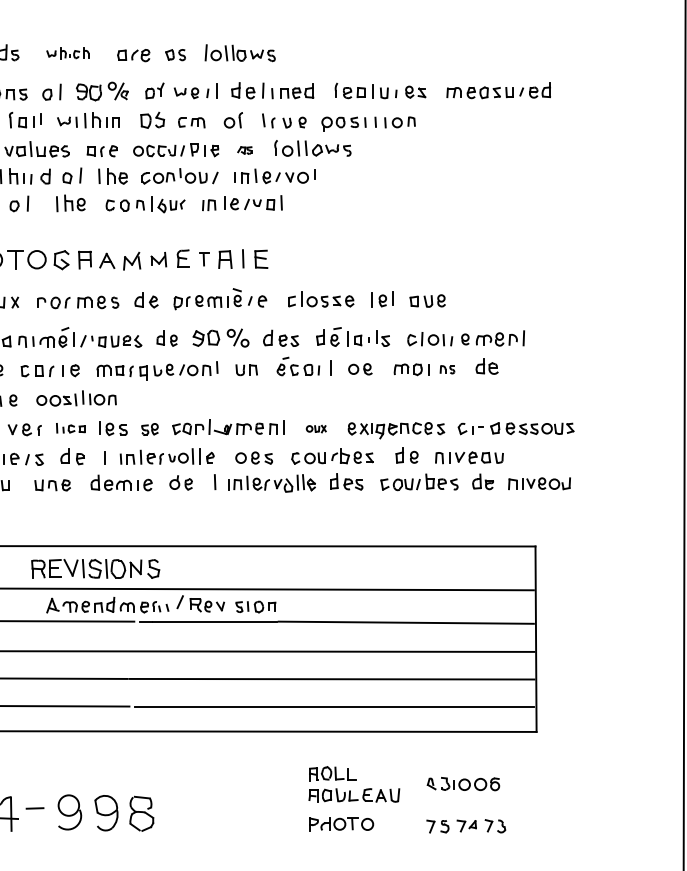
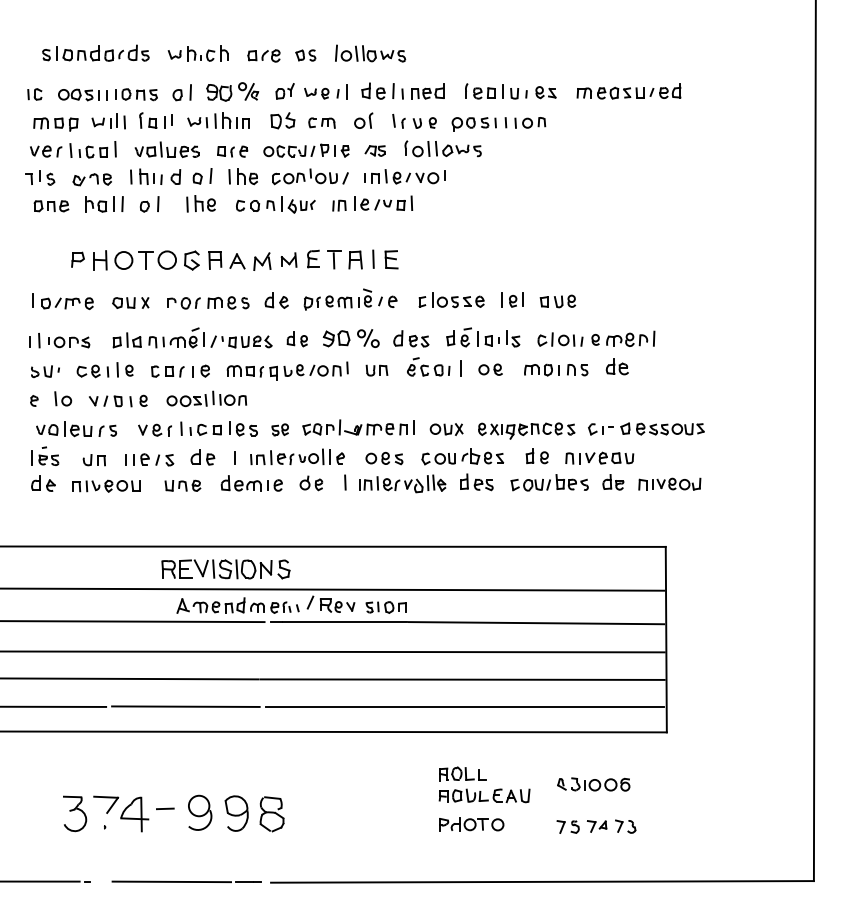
part: (67, 53) -> (197, 53), size x1.43
part: (244, 150) -> (374, 150), size x1.43
part: (204, 259) -> (334, 259), size x1.43
part: (447, 370) -> (577, 370), size x1.43
part: (70, 428) -> (200, 428), size x1.43
part: (316, 429) -> (446, 429), size x1.67

